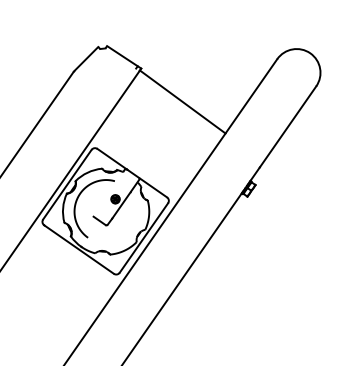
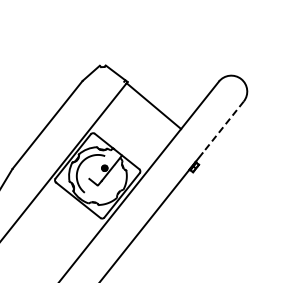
line: (287, 127) -> (222, 127), solid -> dashed

